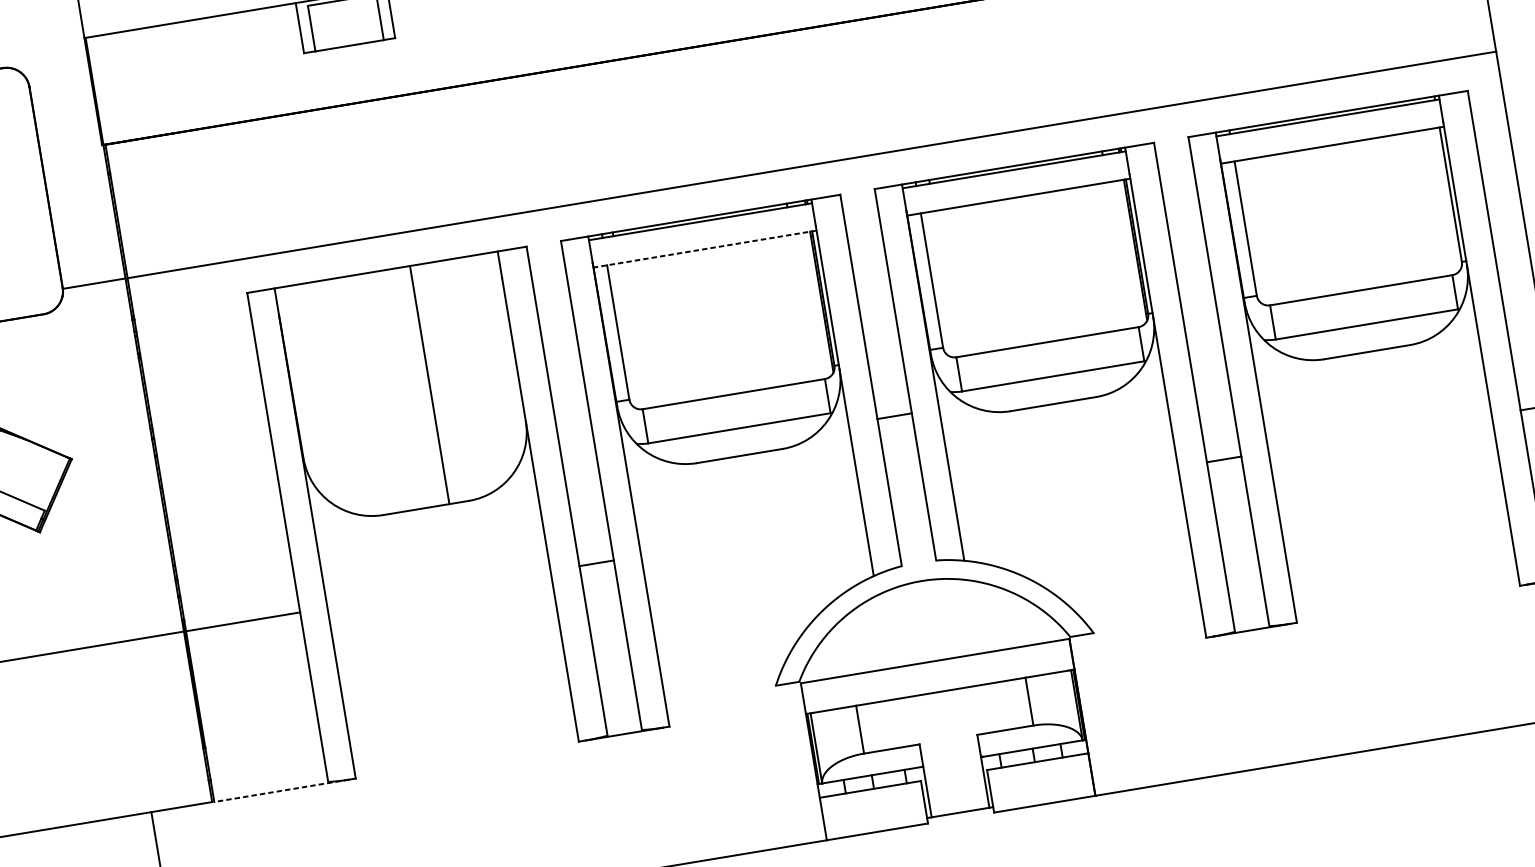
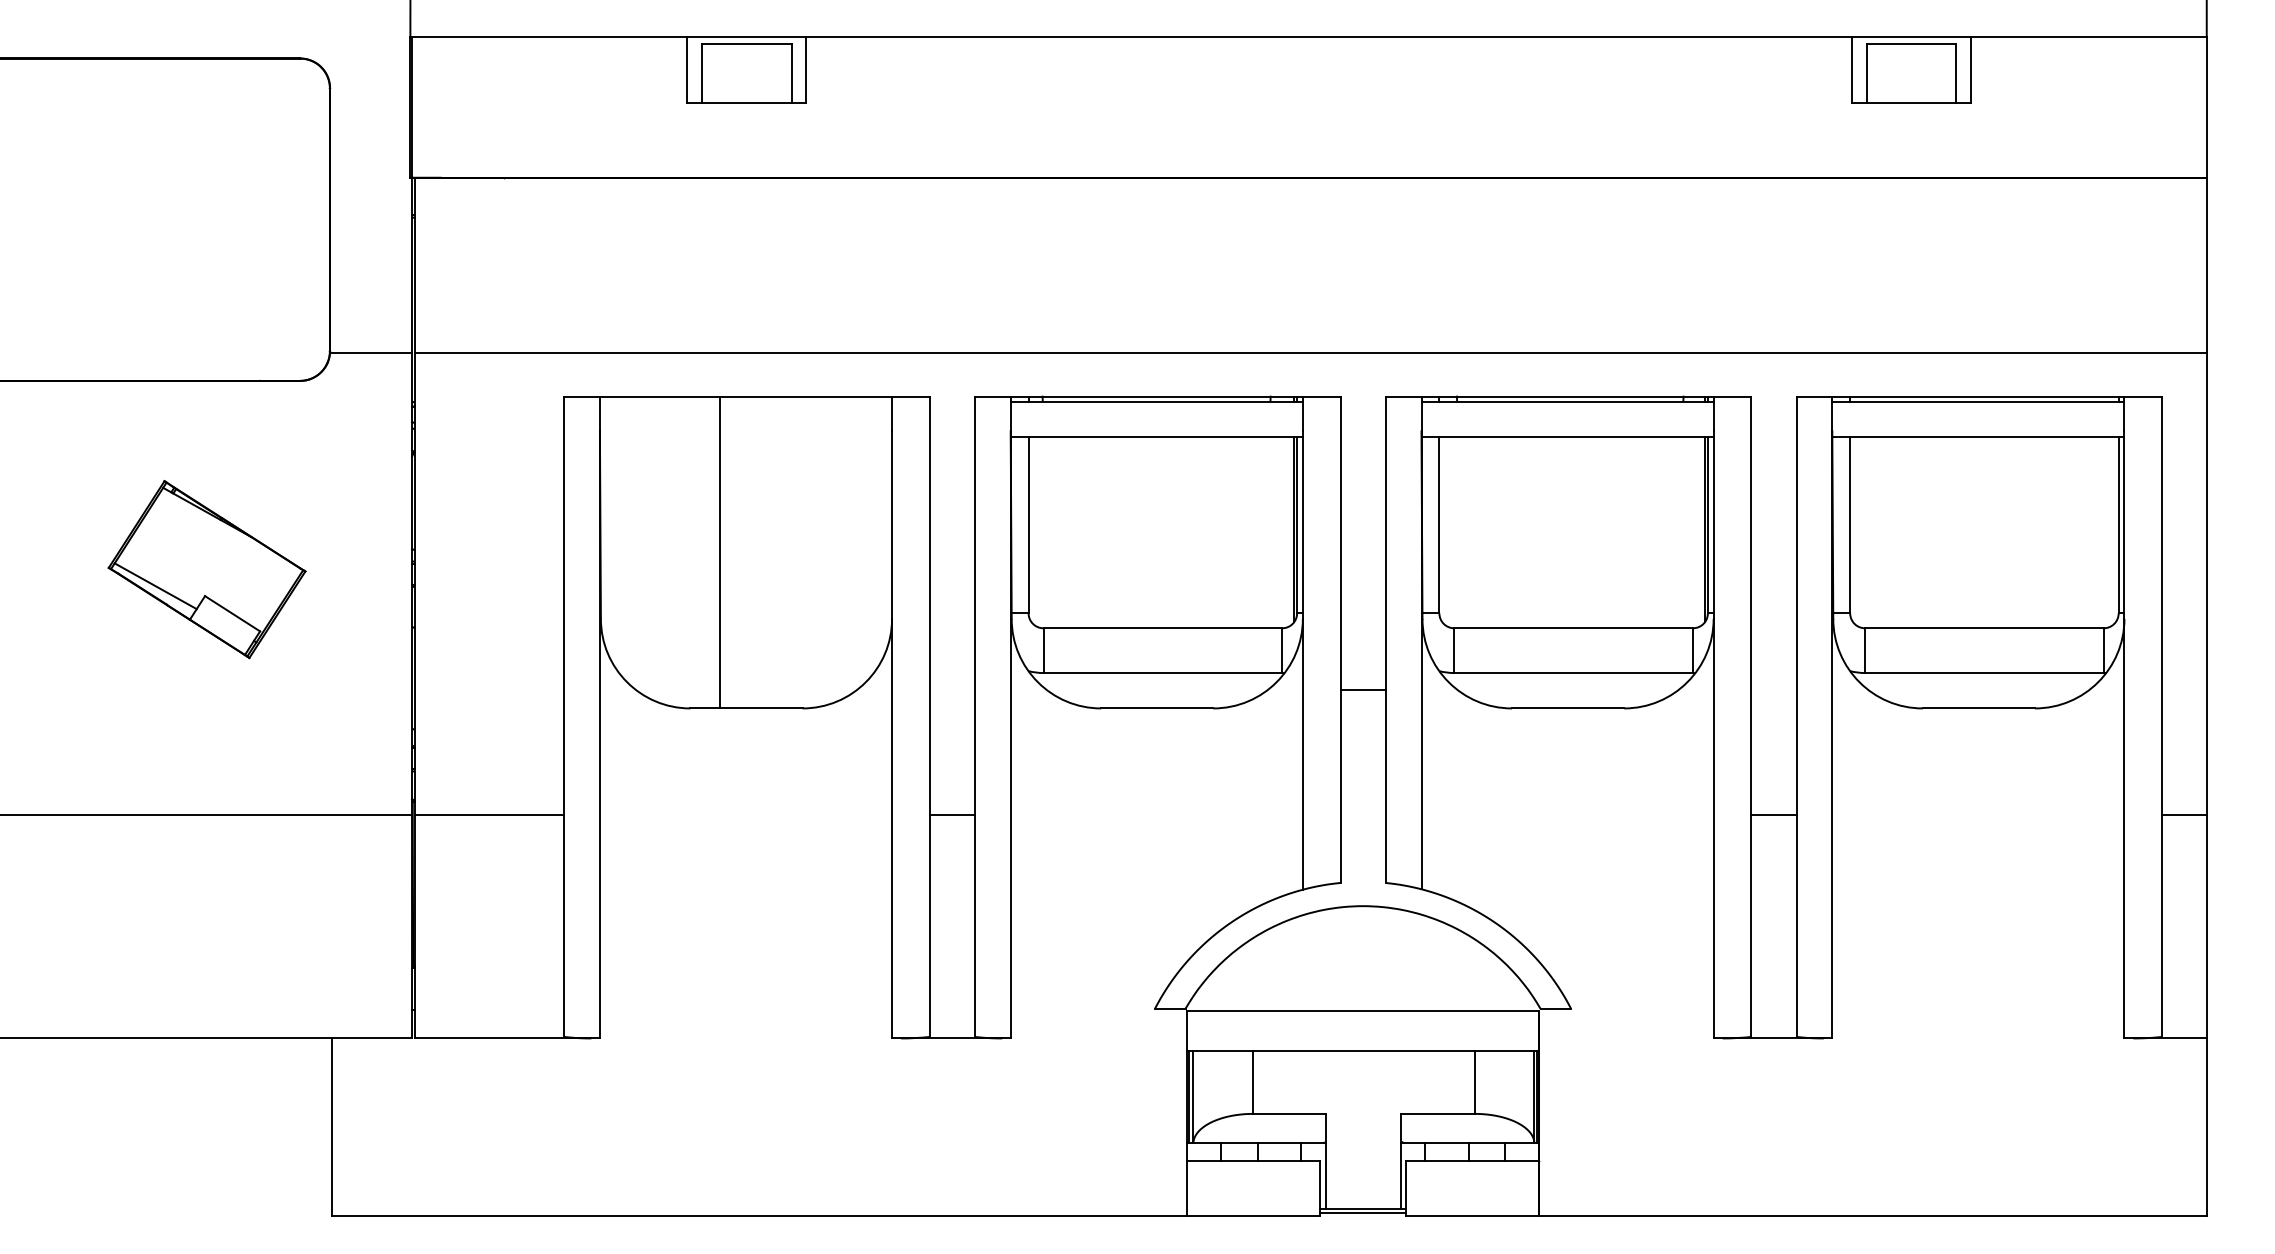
line: (704, 249) -> (1156, 437), dashed -> solid
line: (429, 384) -> (720, 552), moved
line: (281, 790) -> (502, 1038), dashed -> solid
line: (960, 815) -> (1362, 1213), added

